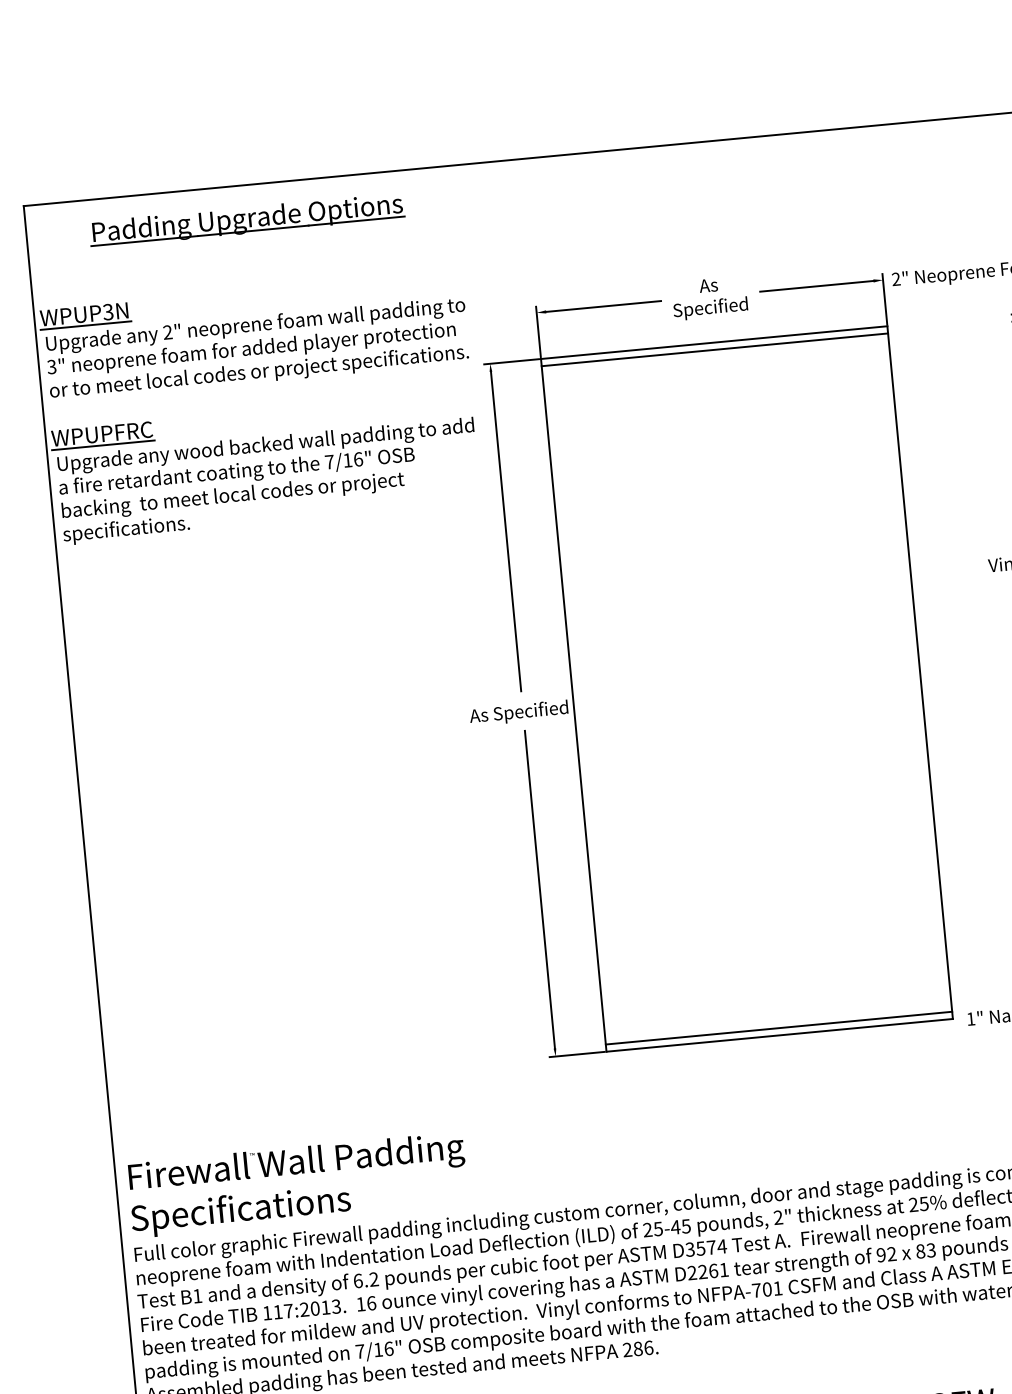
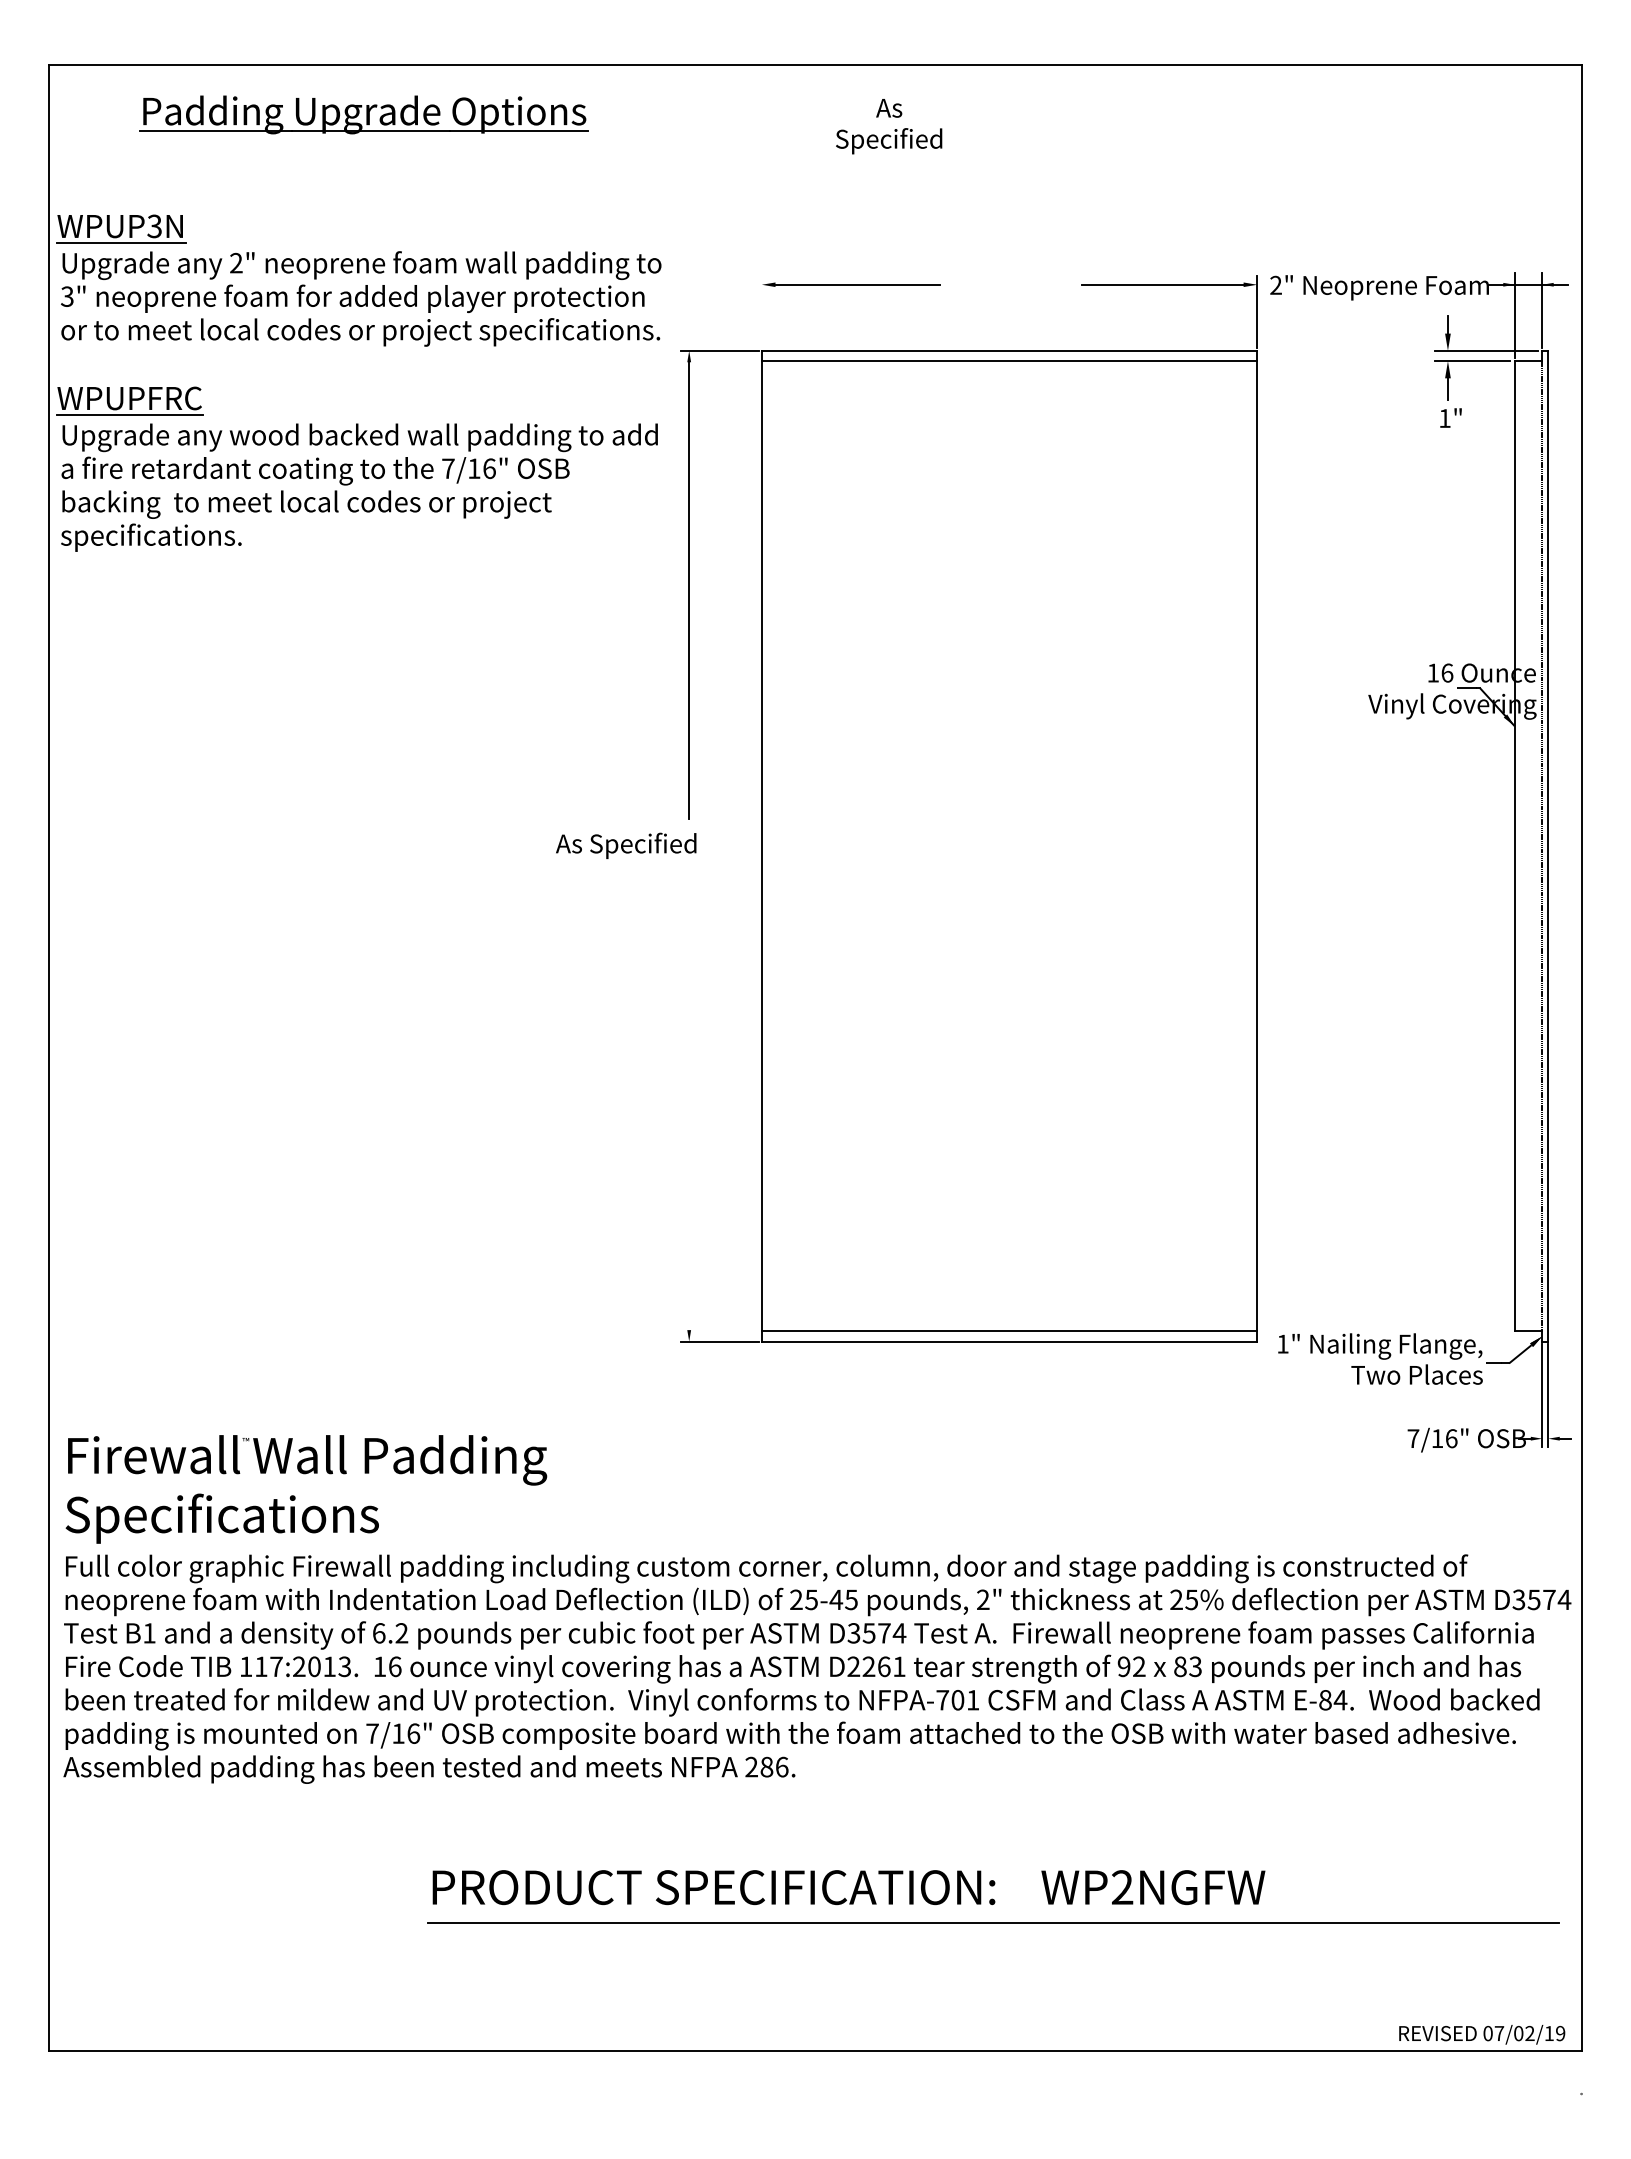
text: (709, 298) -> (889, 126), moved
line: (538, 331) -> (761, 311), removed
text: (519, 712) -> (626, 845), moved
line: (540, 889) -> (689, 1102), removed

